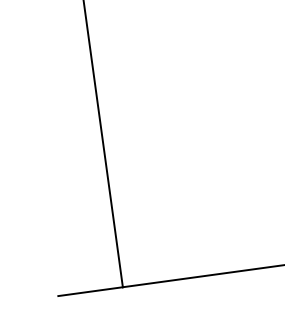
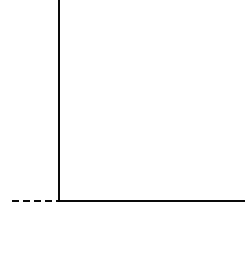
line: (91, 291) -> (36, 200), solid -> dashed

